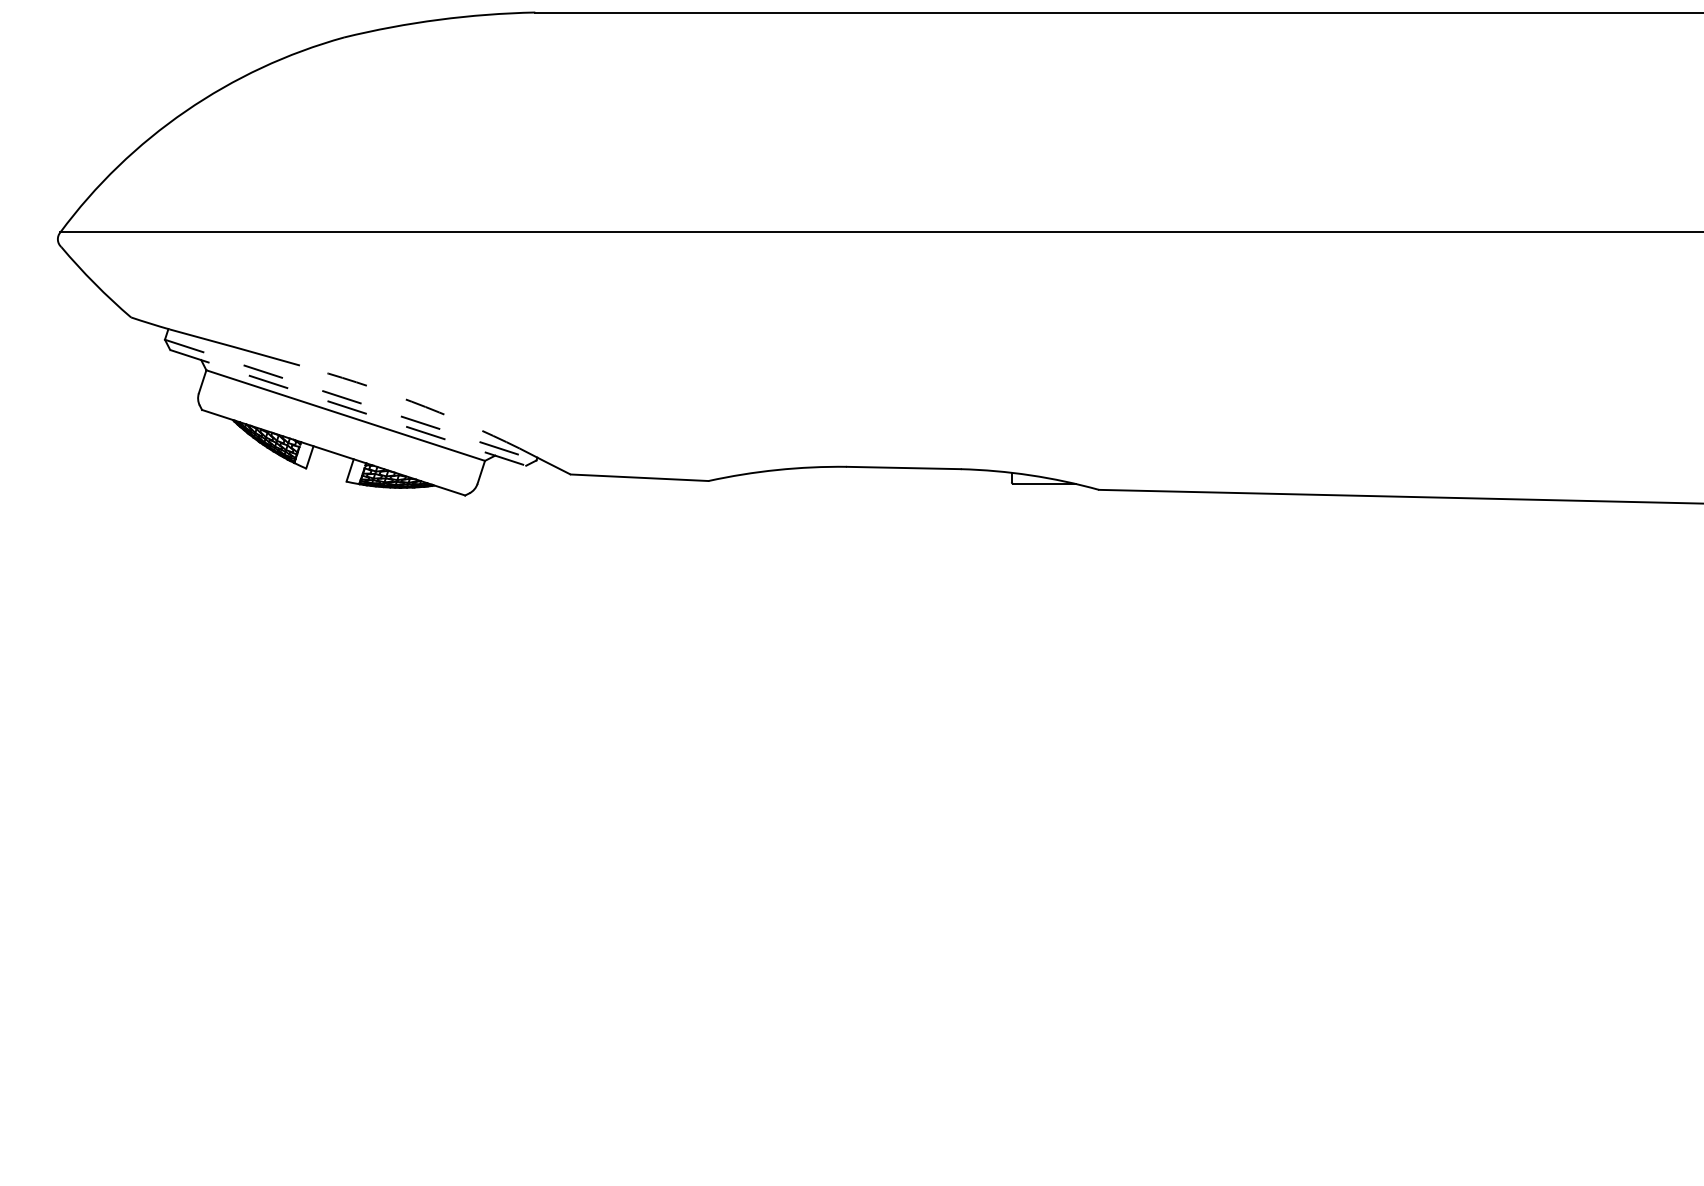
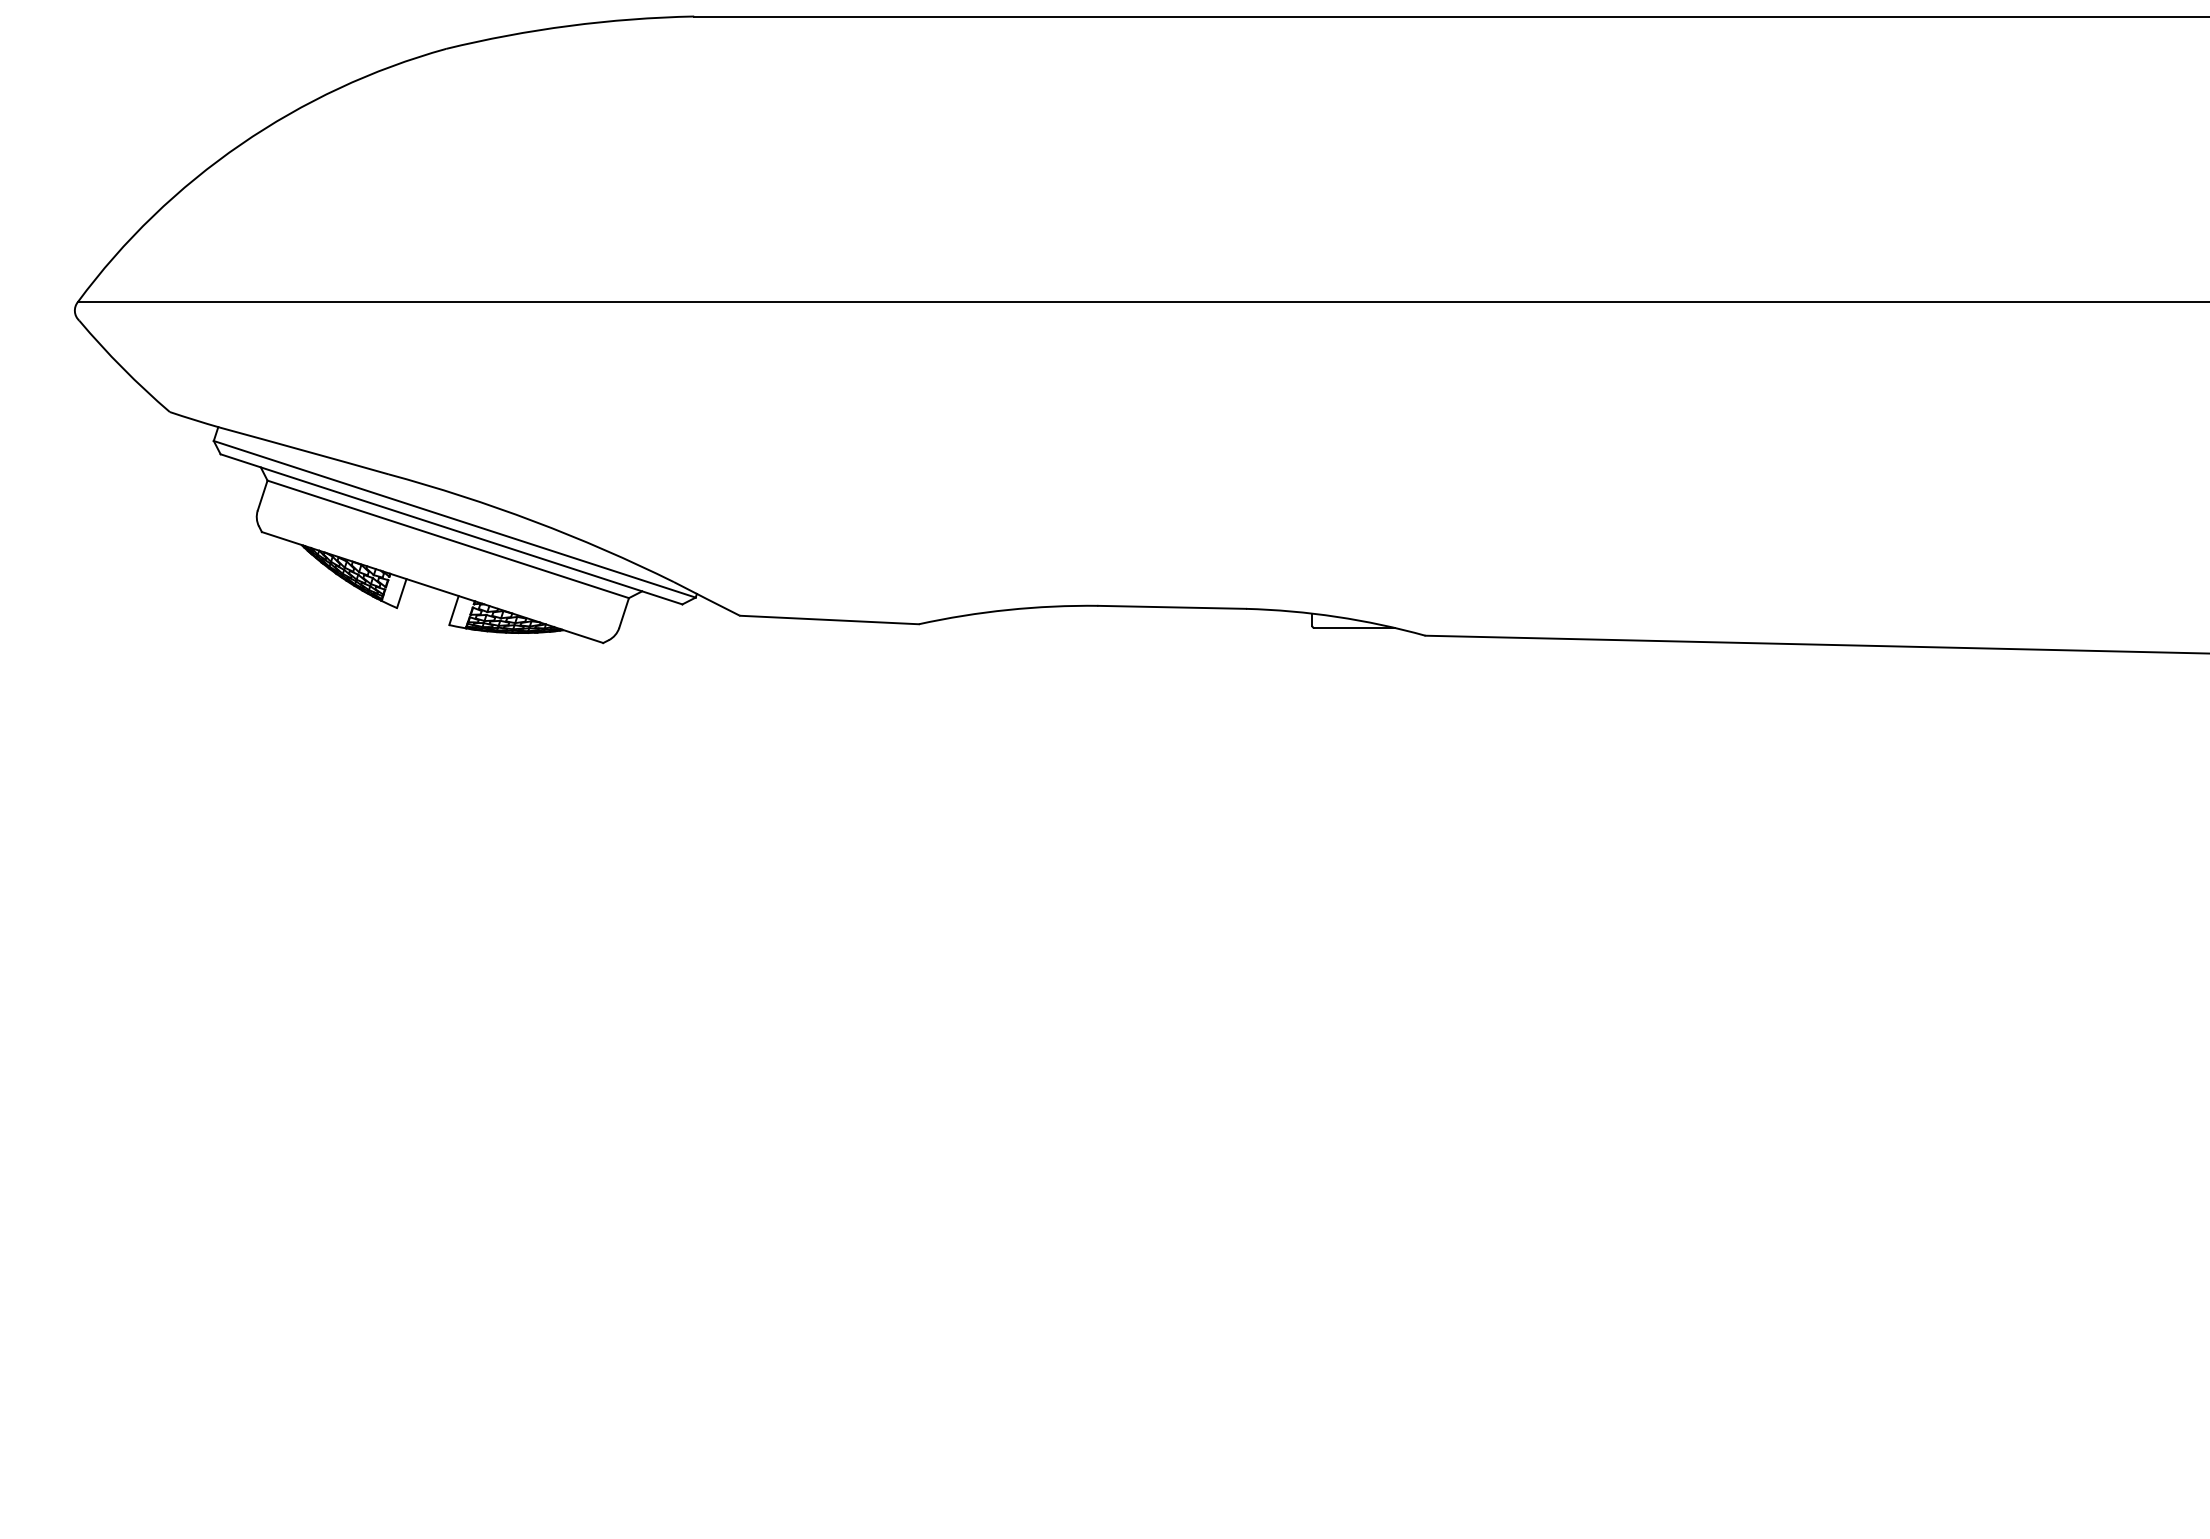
line: (351, 400) -> (455, 519), dashed -> solid
arc: (412, 401) -> (534, 521), dashed -> solid
line: (348, 407) -> (451, 529), dashed -> solid

